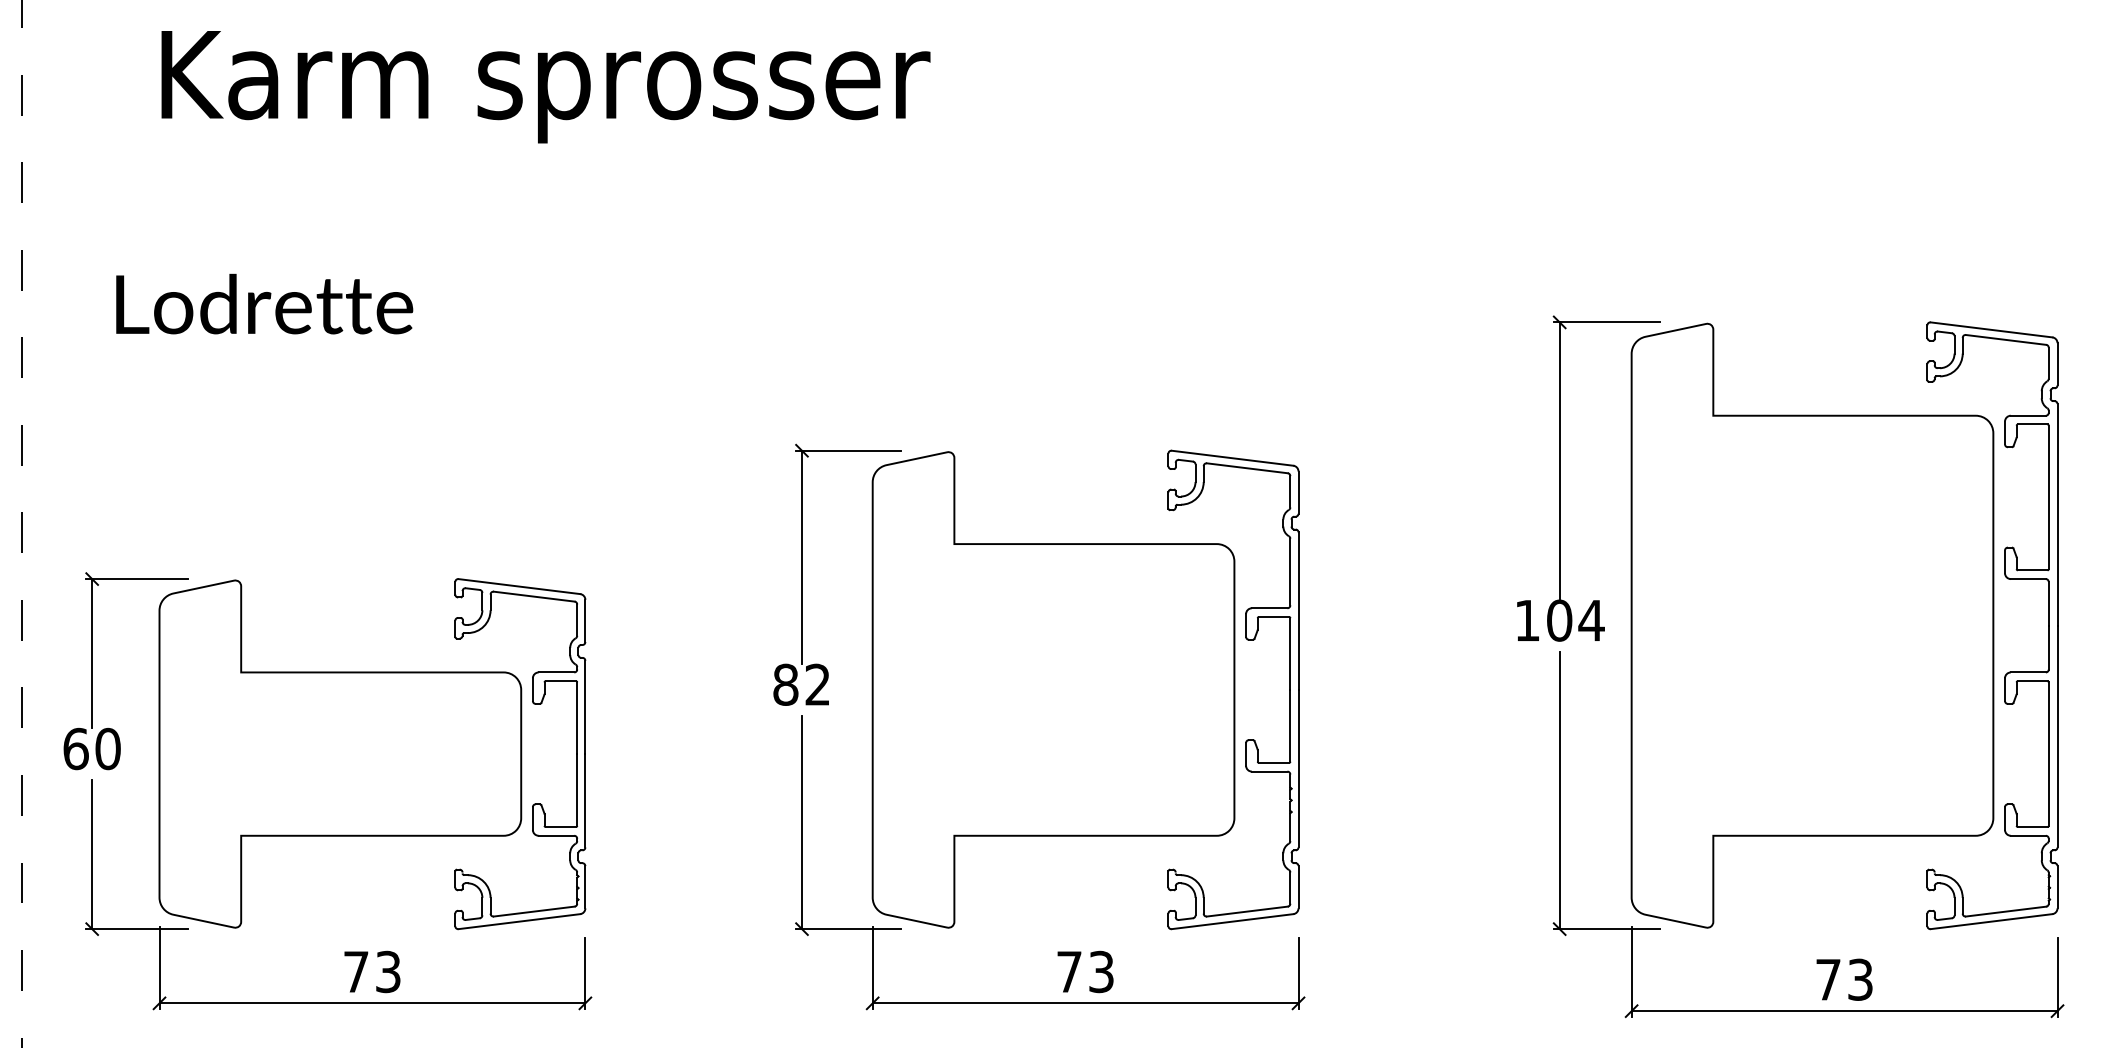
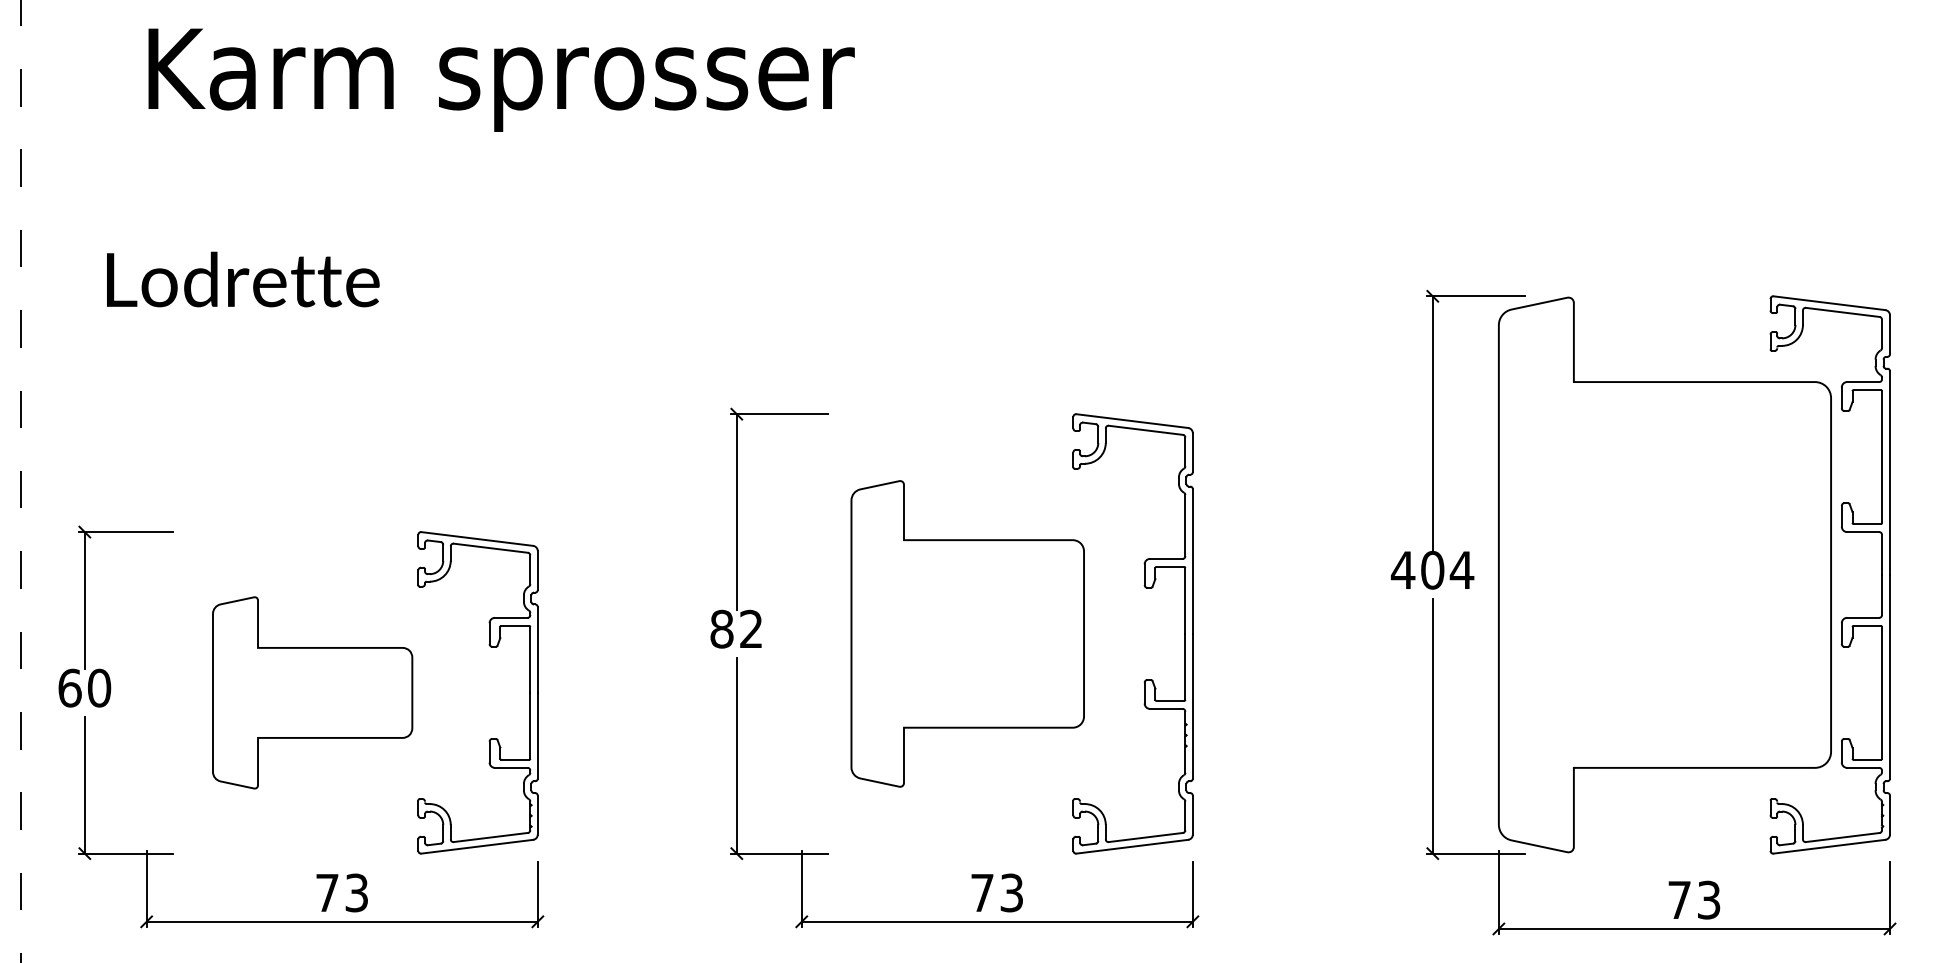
text: (1526, 619) -> (1402, 569), 104 -> 404
part: (1053, 689) -> (967, 633), size x0.7
part: (340, 753) -> (312, 692), size x0.6

